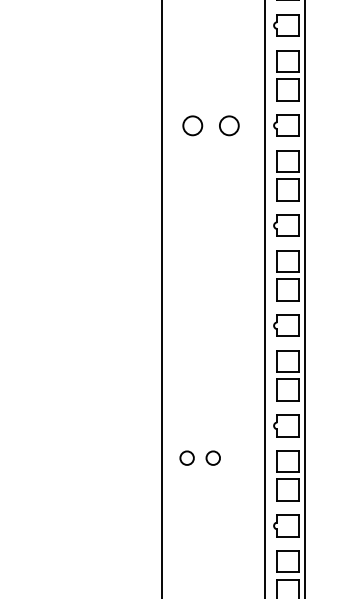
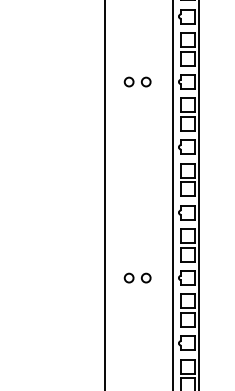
part: (210, 124) -> (137, 81), size x0.71
part: (199, 457) -> (137, 277), moved

